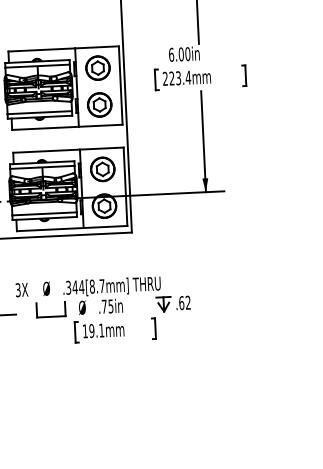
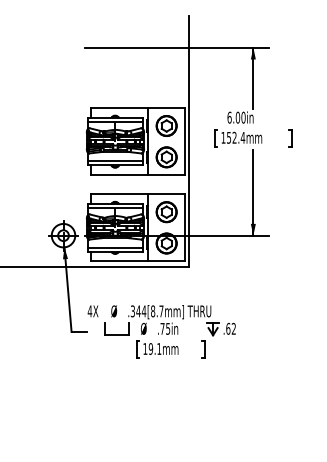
text: (171, 78) -> (228, 137), 223.4mm -> 152.4mm
text: (17, 290) -> (89, 311), 3X -> 4X

